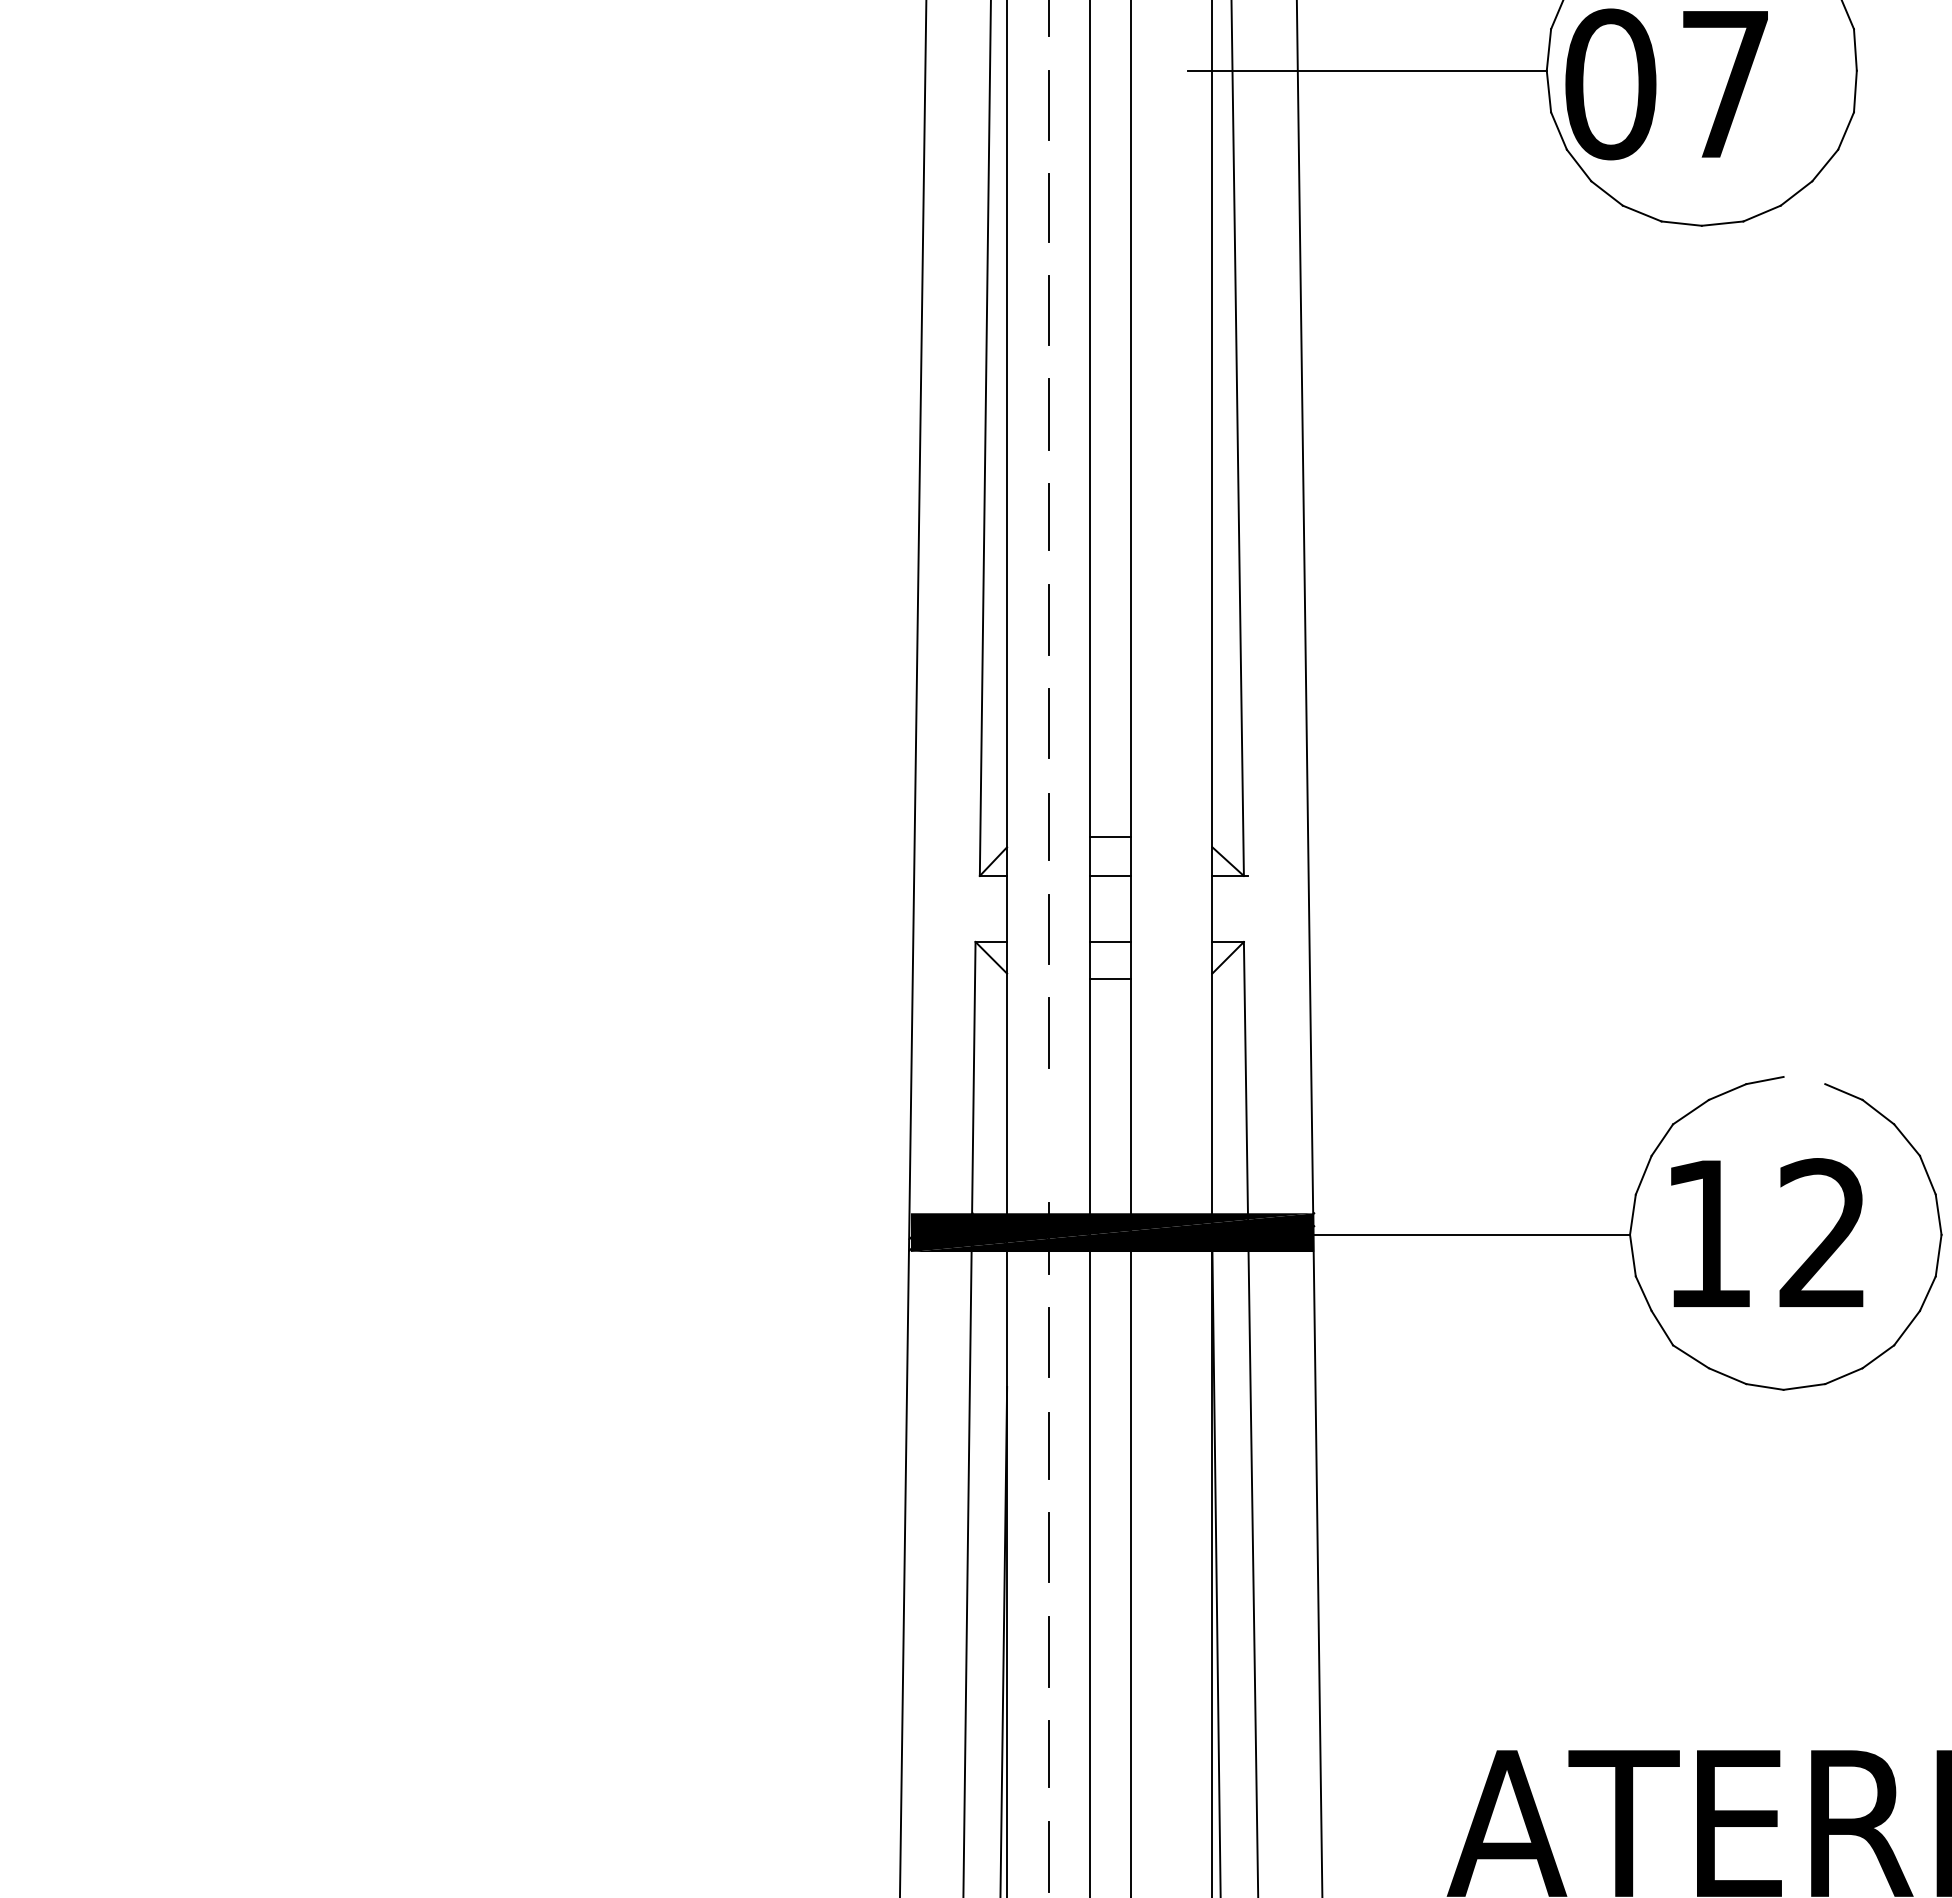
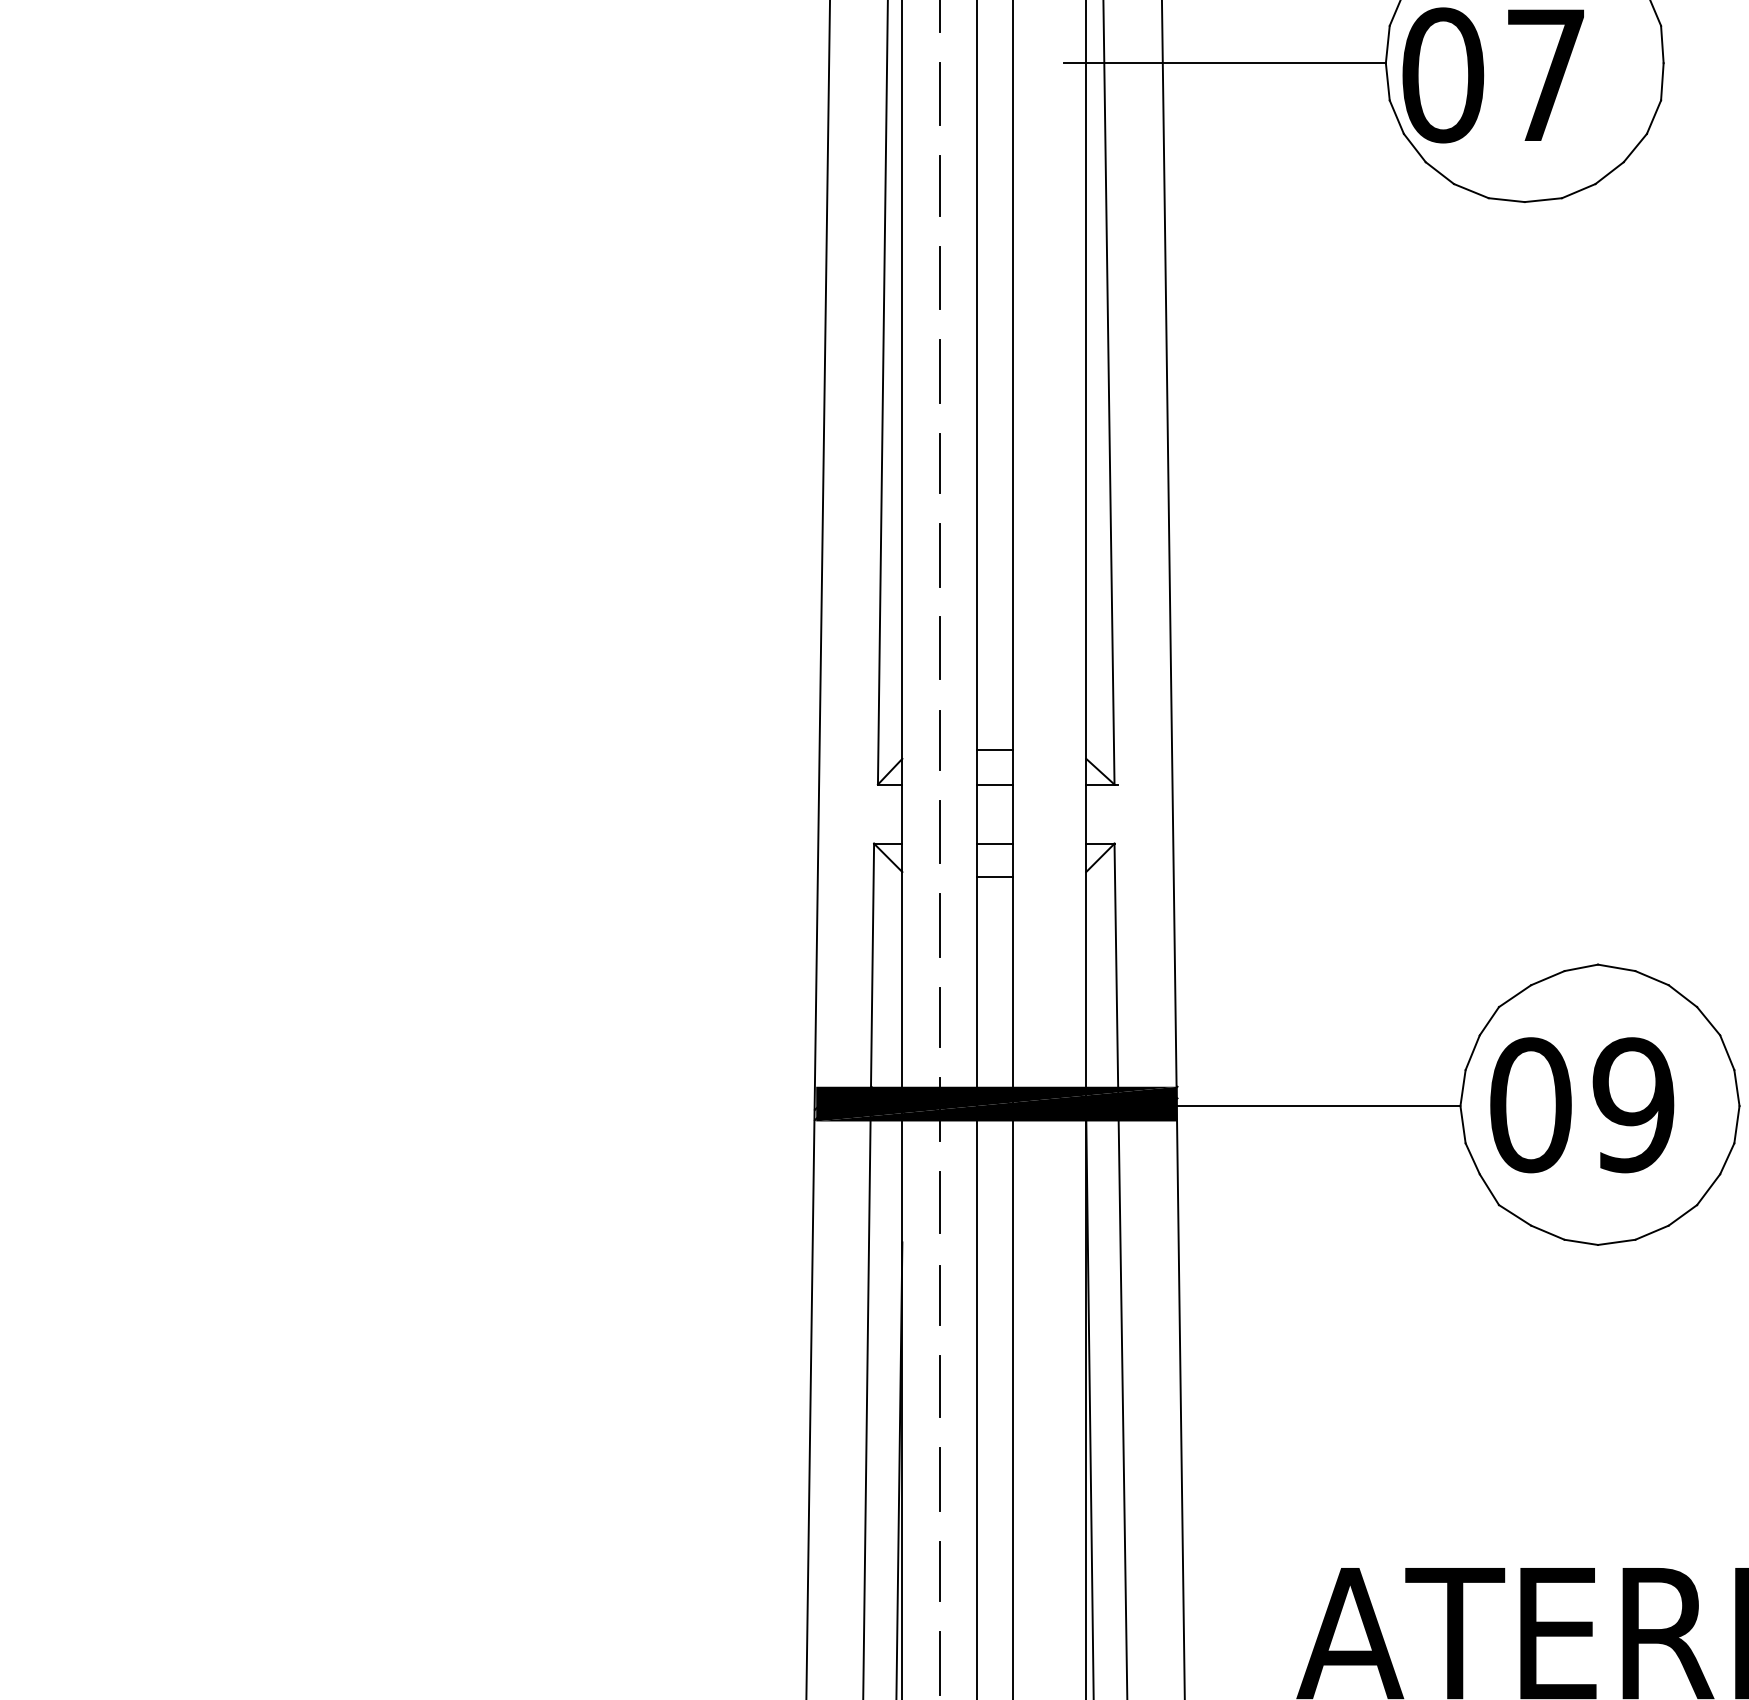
line: (1804, 1080) -> (1616, 967), added
line: (1048, 1135) -> (939, 1017), added
text: (1765, 1233) -> (1581, 1104), 12 -> 09

